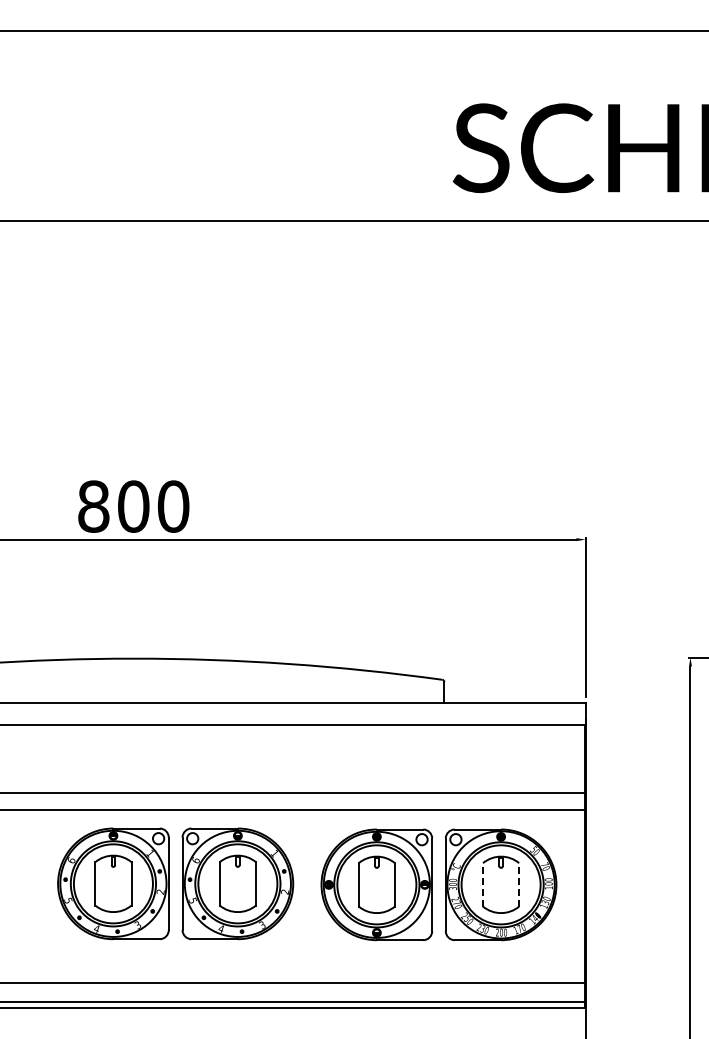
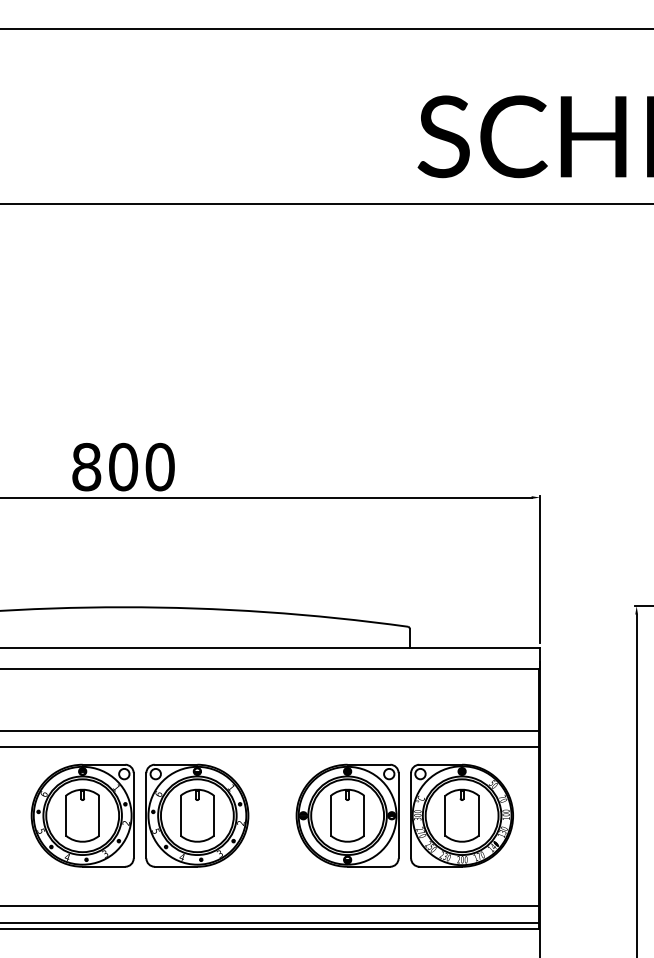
part: (175, 883) -> (139, 815), moved
line: (483, 884) -> (445, 815), dashed -> solid
line: (519, 884) -> (479, 815), dashed -> solid

